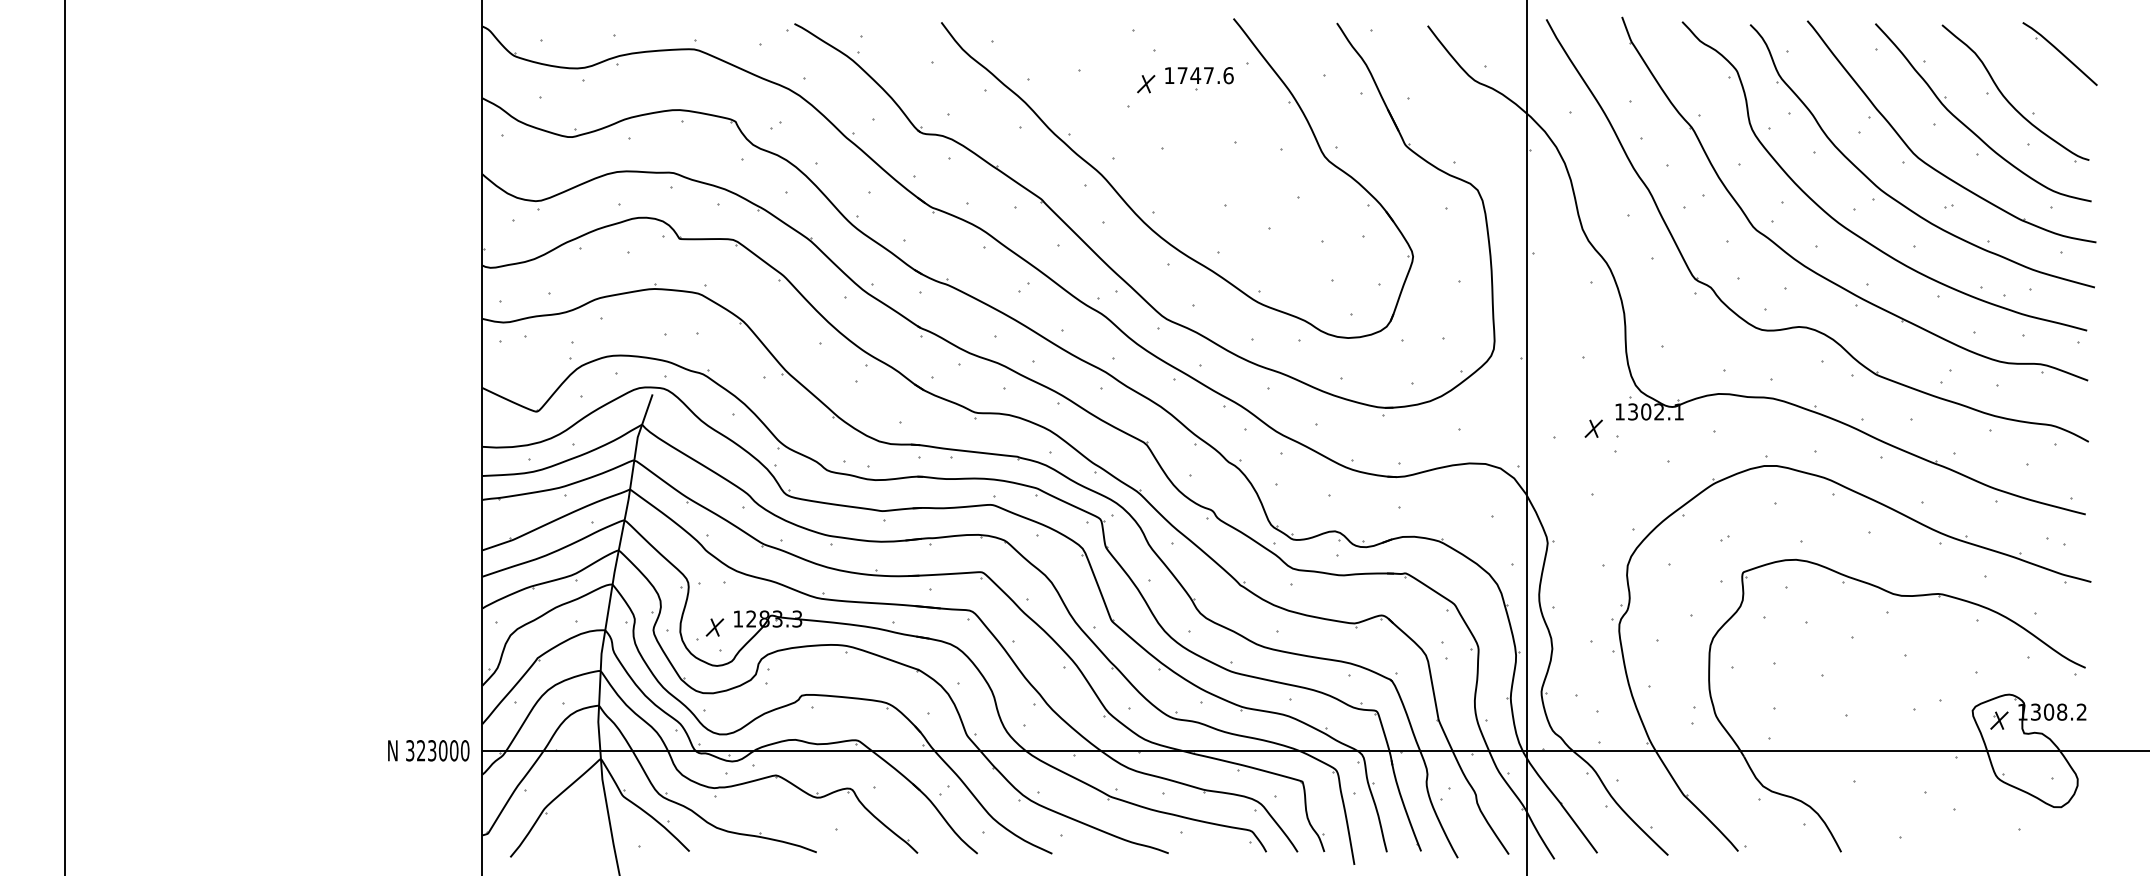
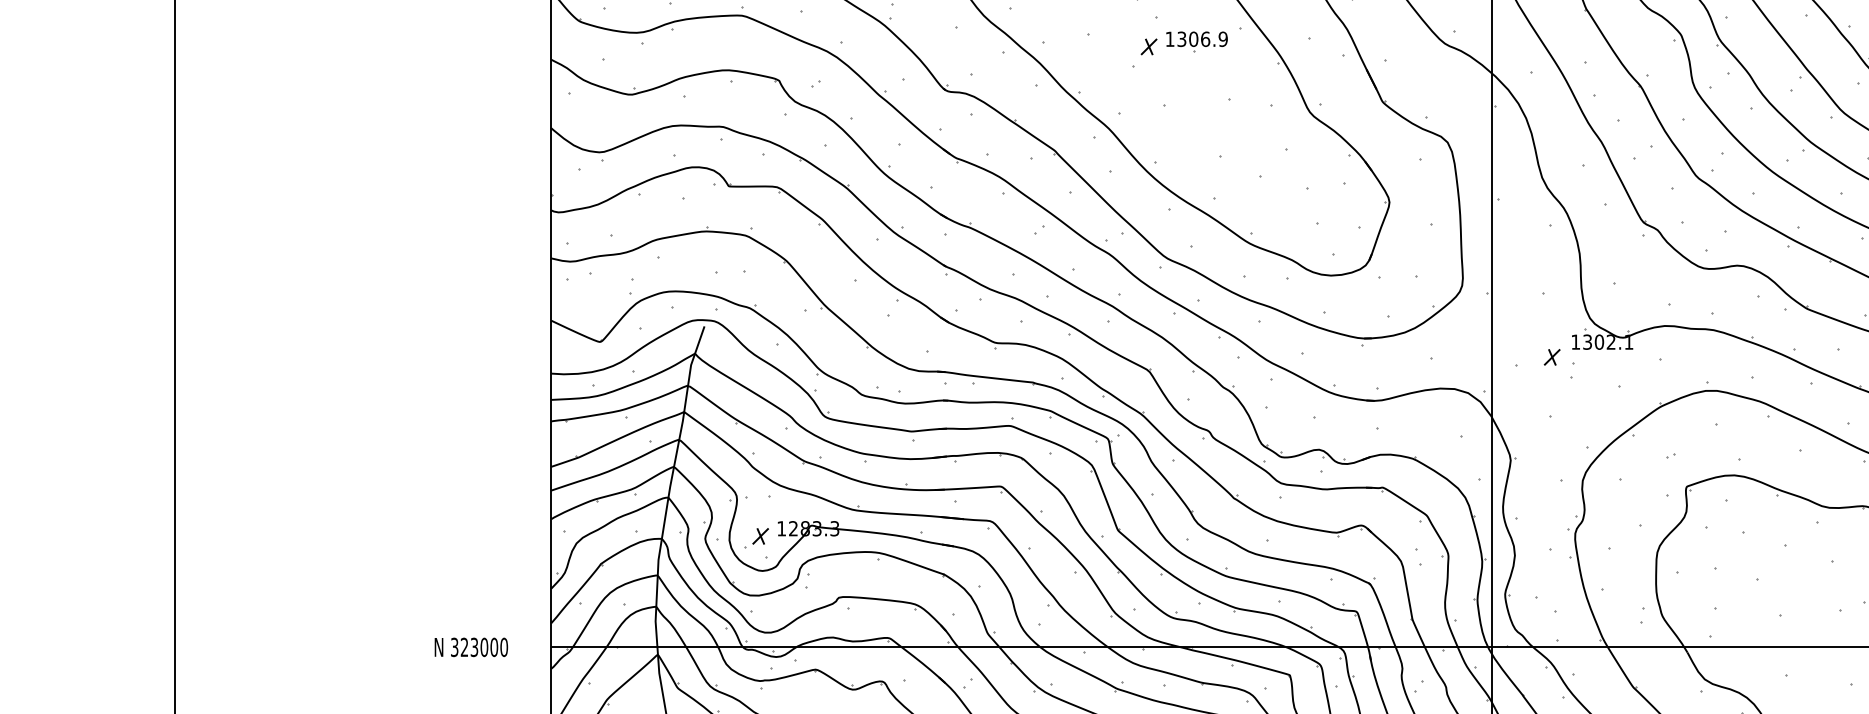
text: (1205, 75) -> (1202, 39), 1747.6 -> 1306.9
text: (428, 750) -> (471, 647), moved

